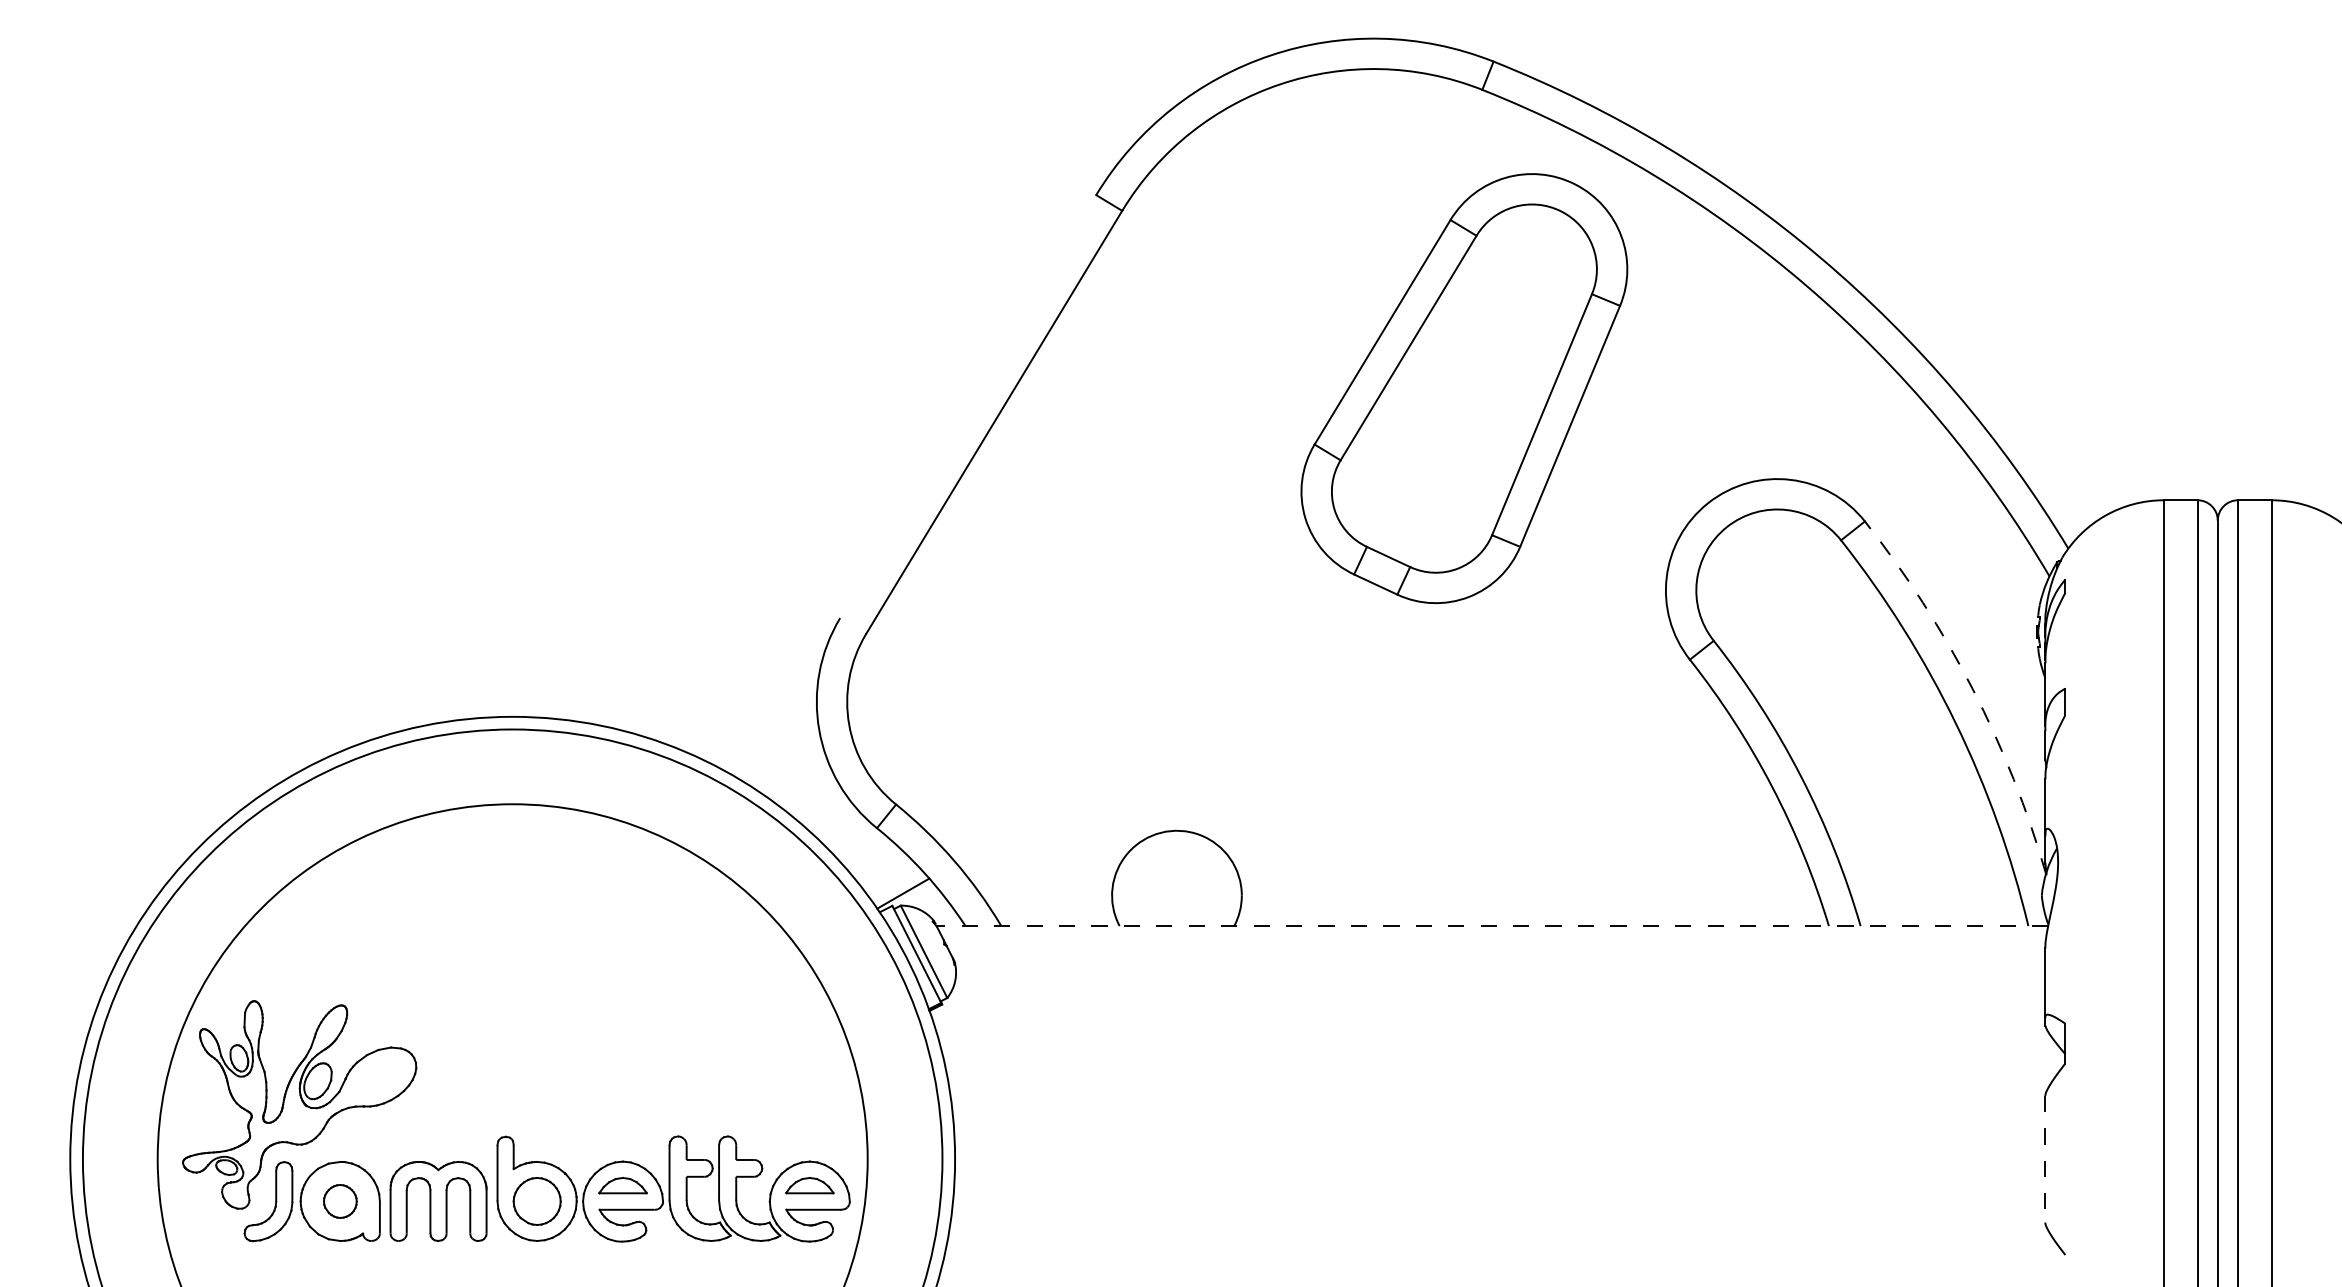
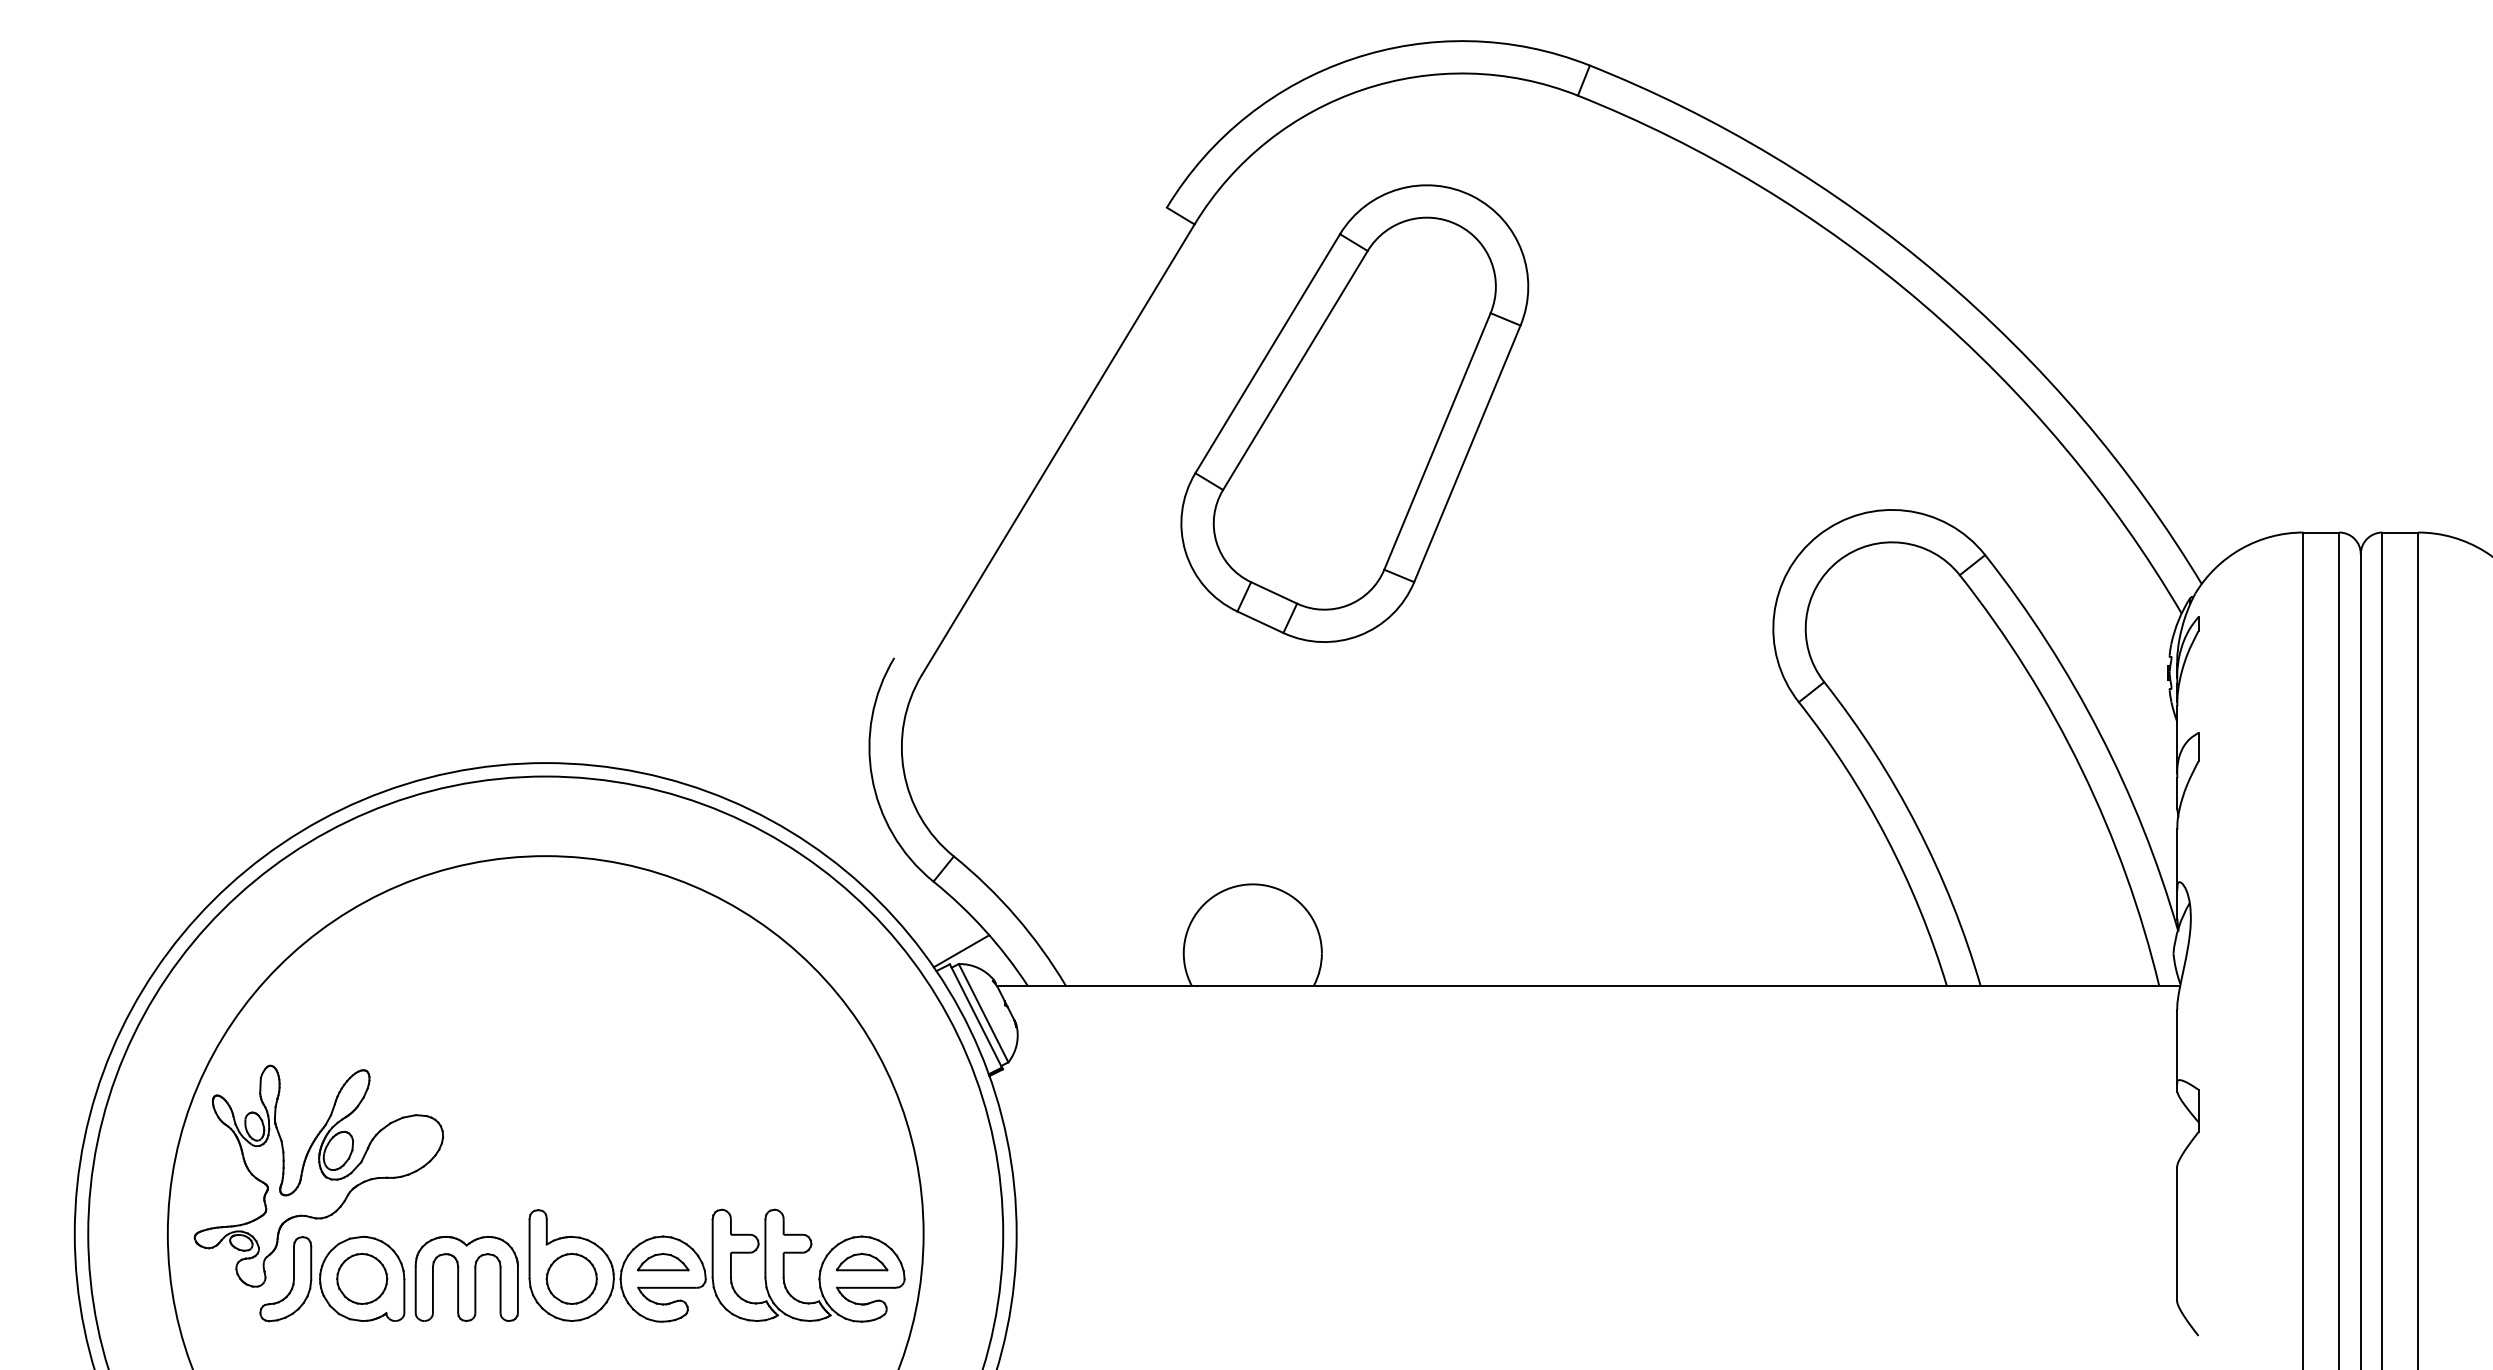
part: (1464, 388) -> (1354, 413), moved
arc: (1972, 689) -> (2099, 733), dashed -> solid
line: (1492, 925) -> (1588, 985), dashed -> solid
line: (2045, 1159) -> (2177, 1234), dashed -> solid
part: (340, 1201) -> (362, 1278), size x1.43

